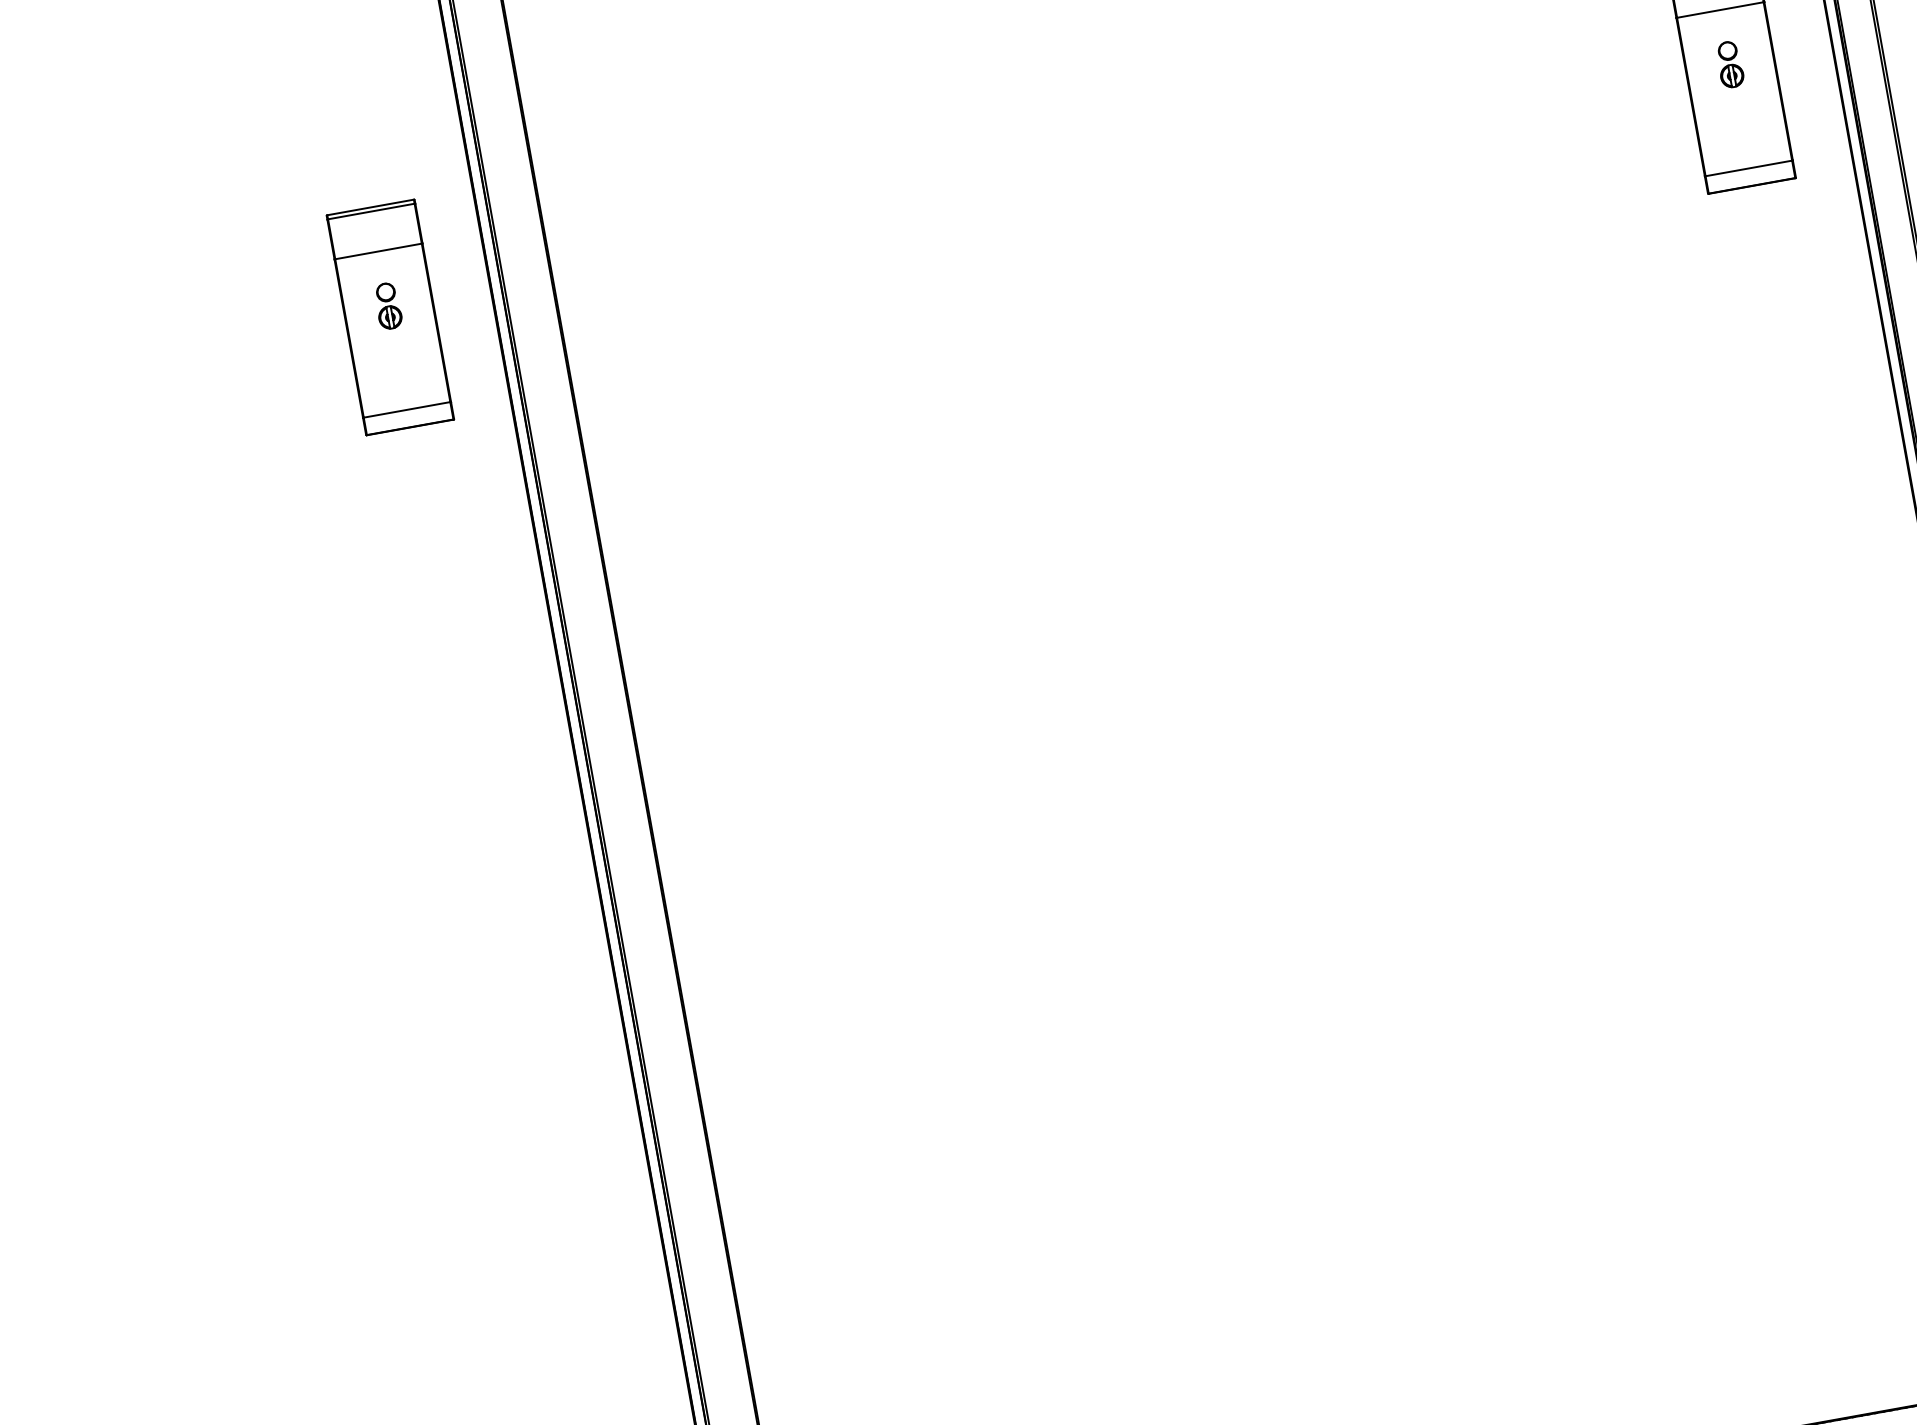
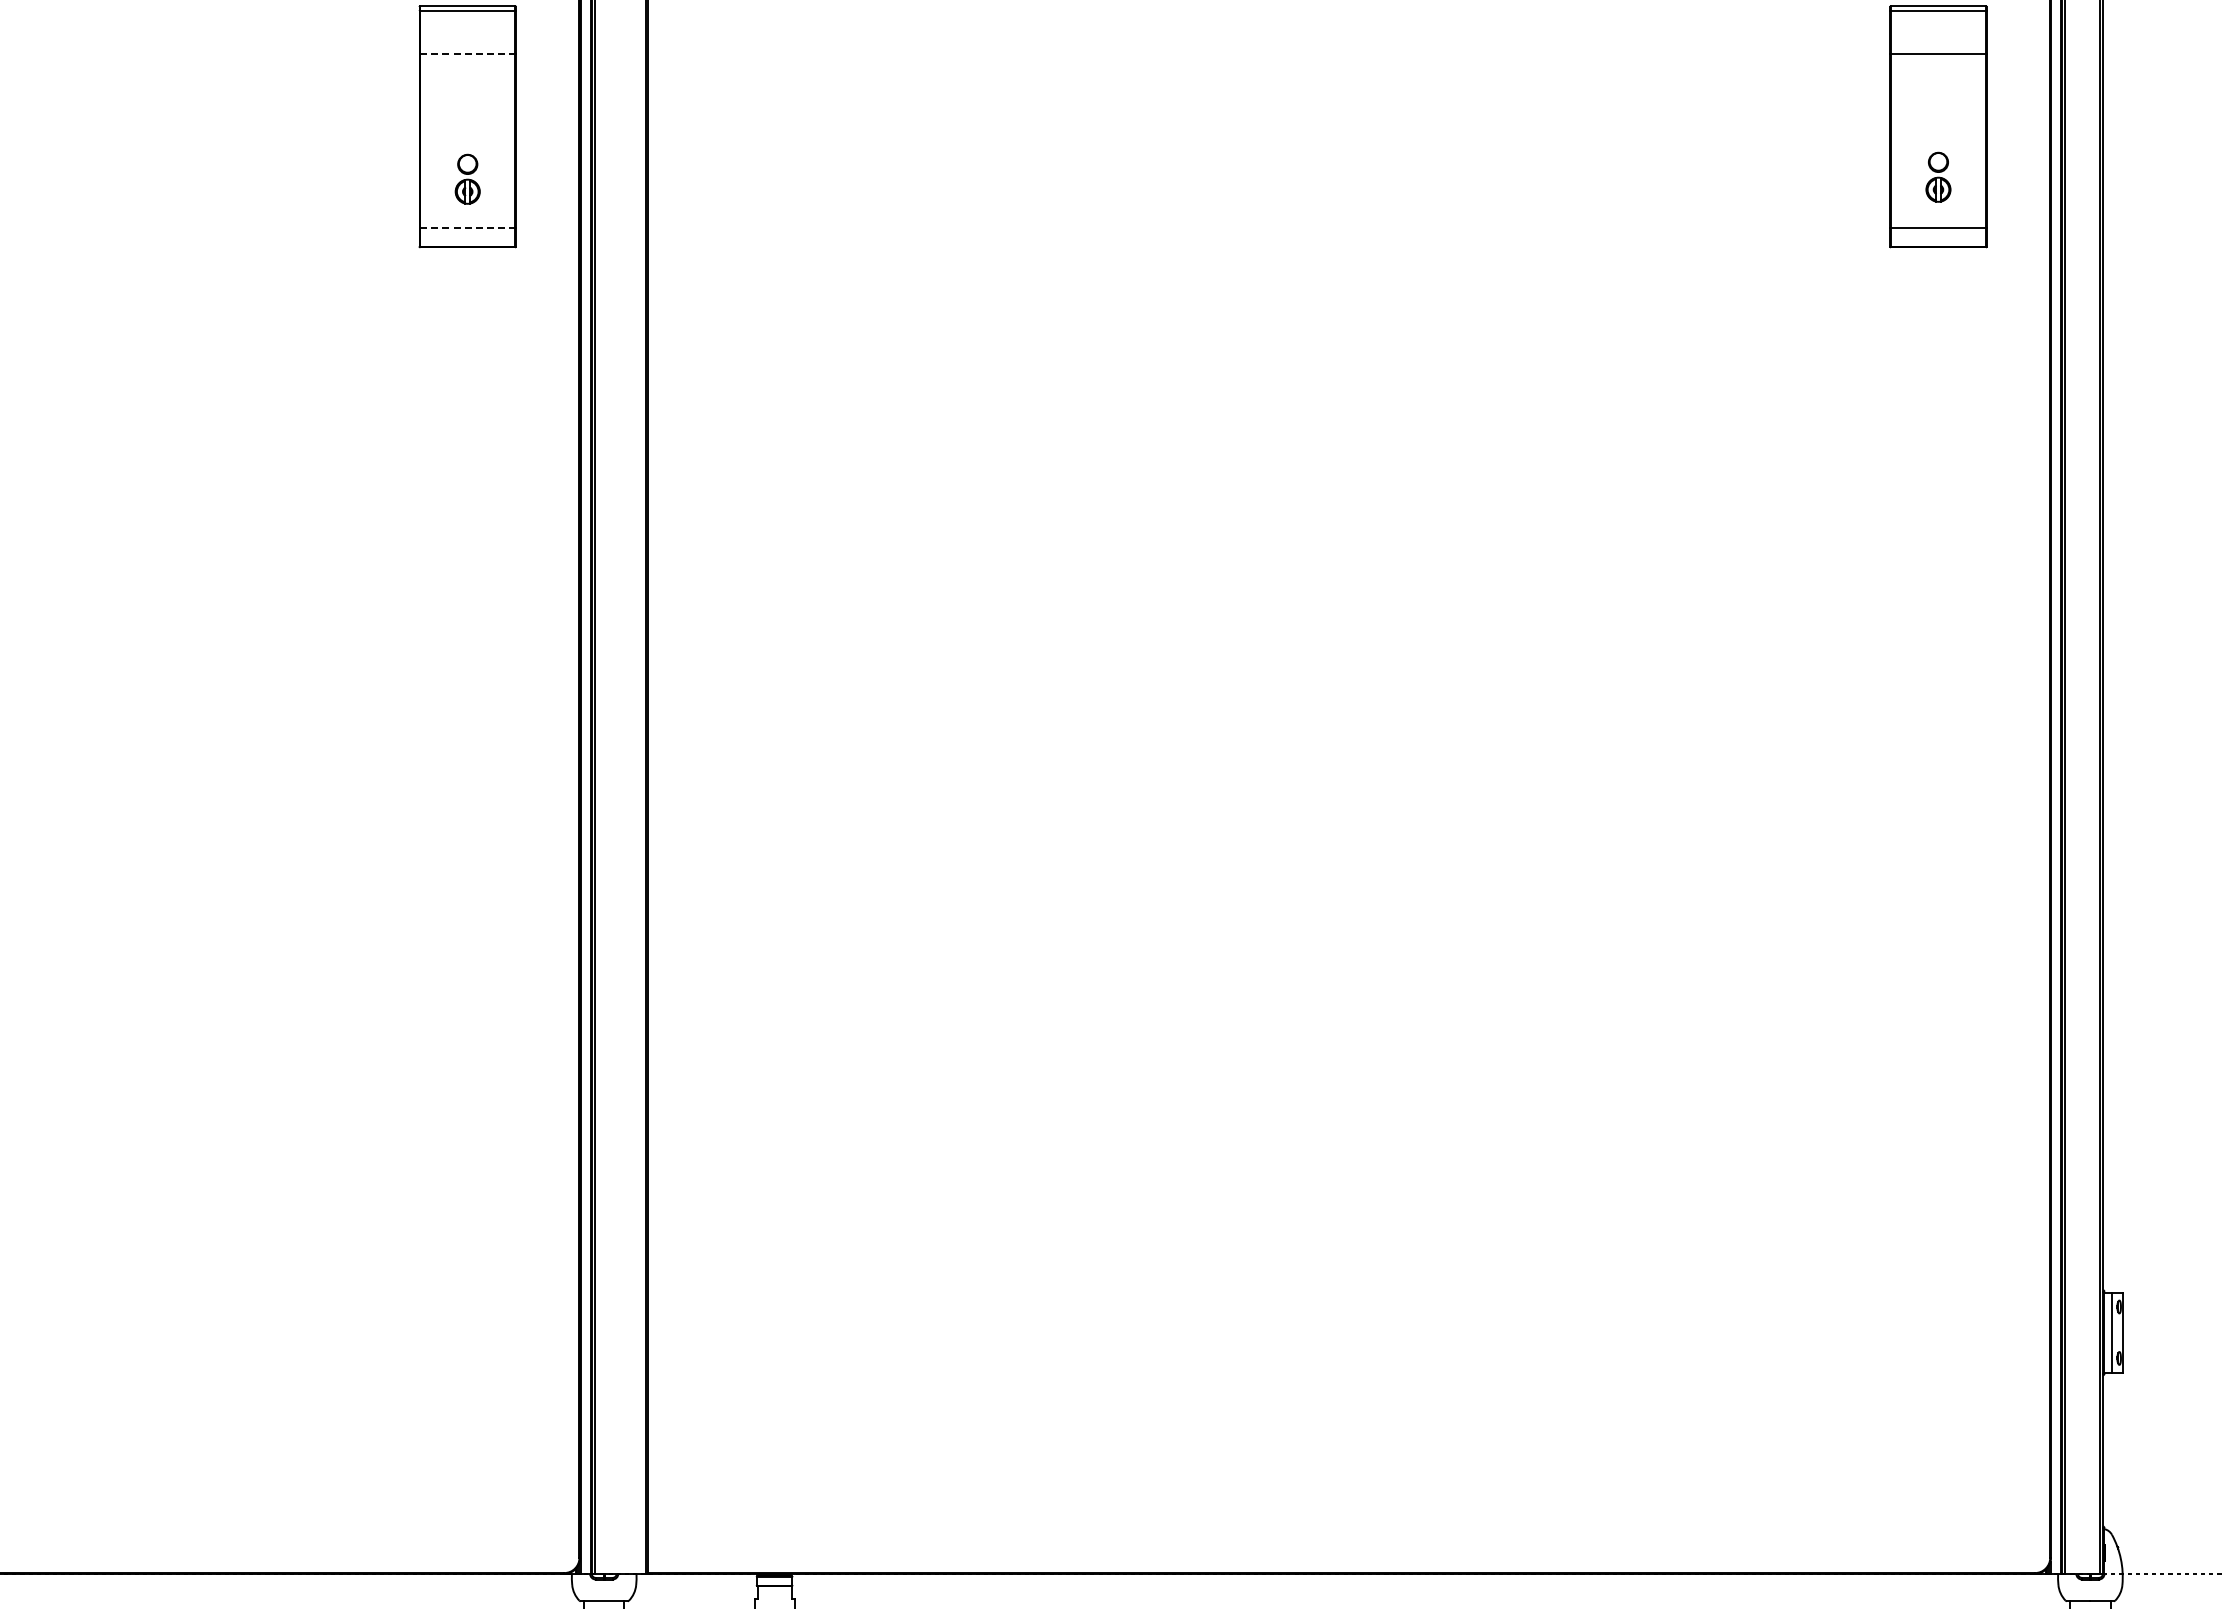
part: (1730, 63) -> (1938, 176), moved
line: (379, 251) -> (468, 54), solid -> dashed
part: (388, 305) -> (467, 178), moved
line: (407, 410) -> (468, 228), solid -> dashed

